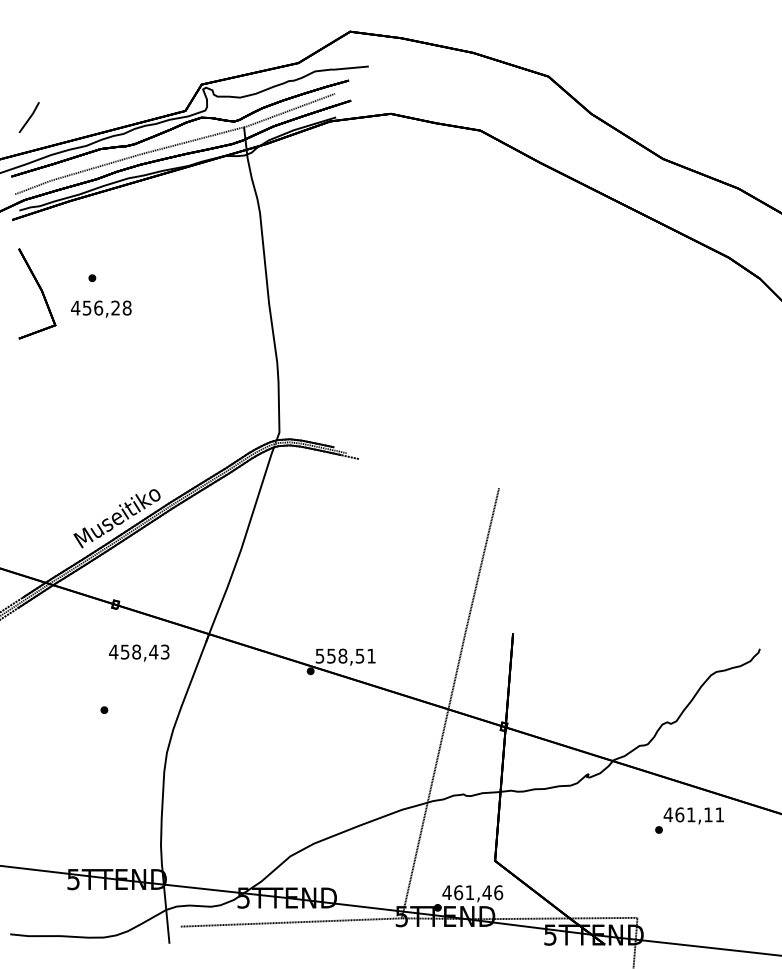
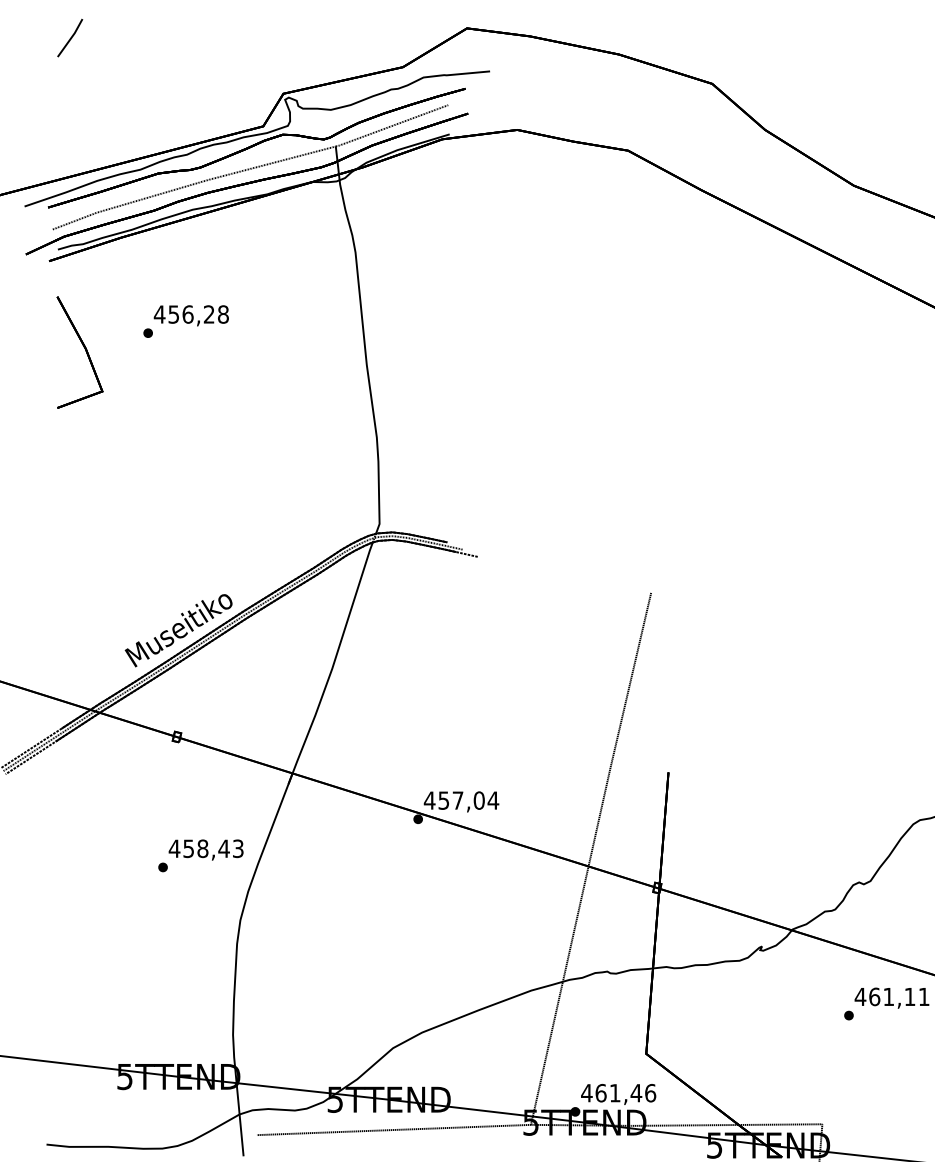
line: (29, 117) -> (70, 37), moved
text: (101, 308) -> (191, 315), moved
text: (139, 652) -> (206, 849), moved
text: (345, 655) -> (461, 799), 558,51 -> 457,04

